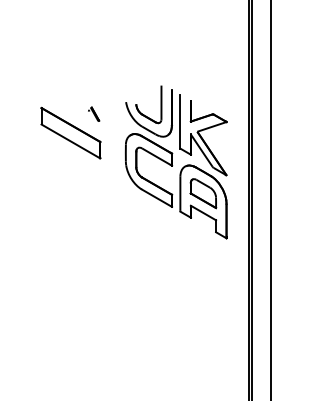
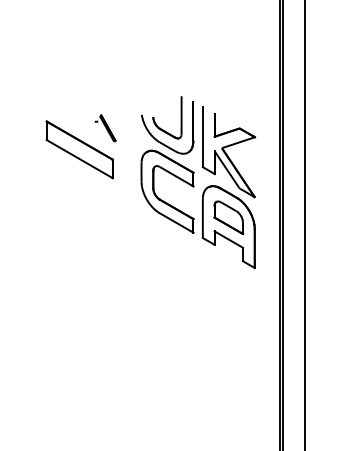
part: (93, 114) -> (105, 128), size x1.67

